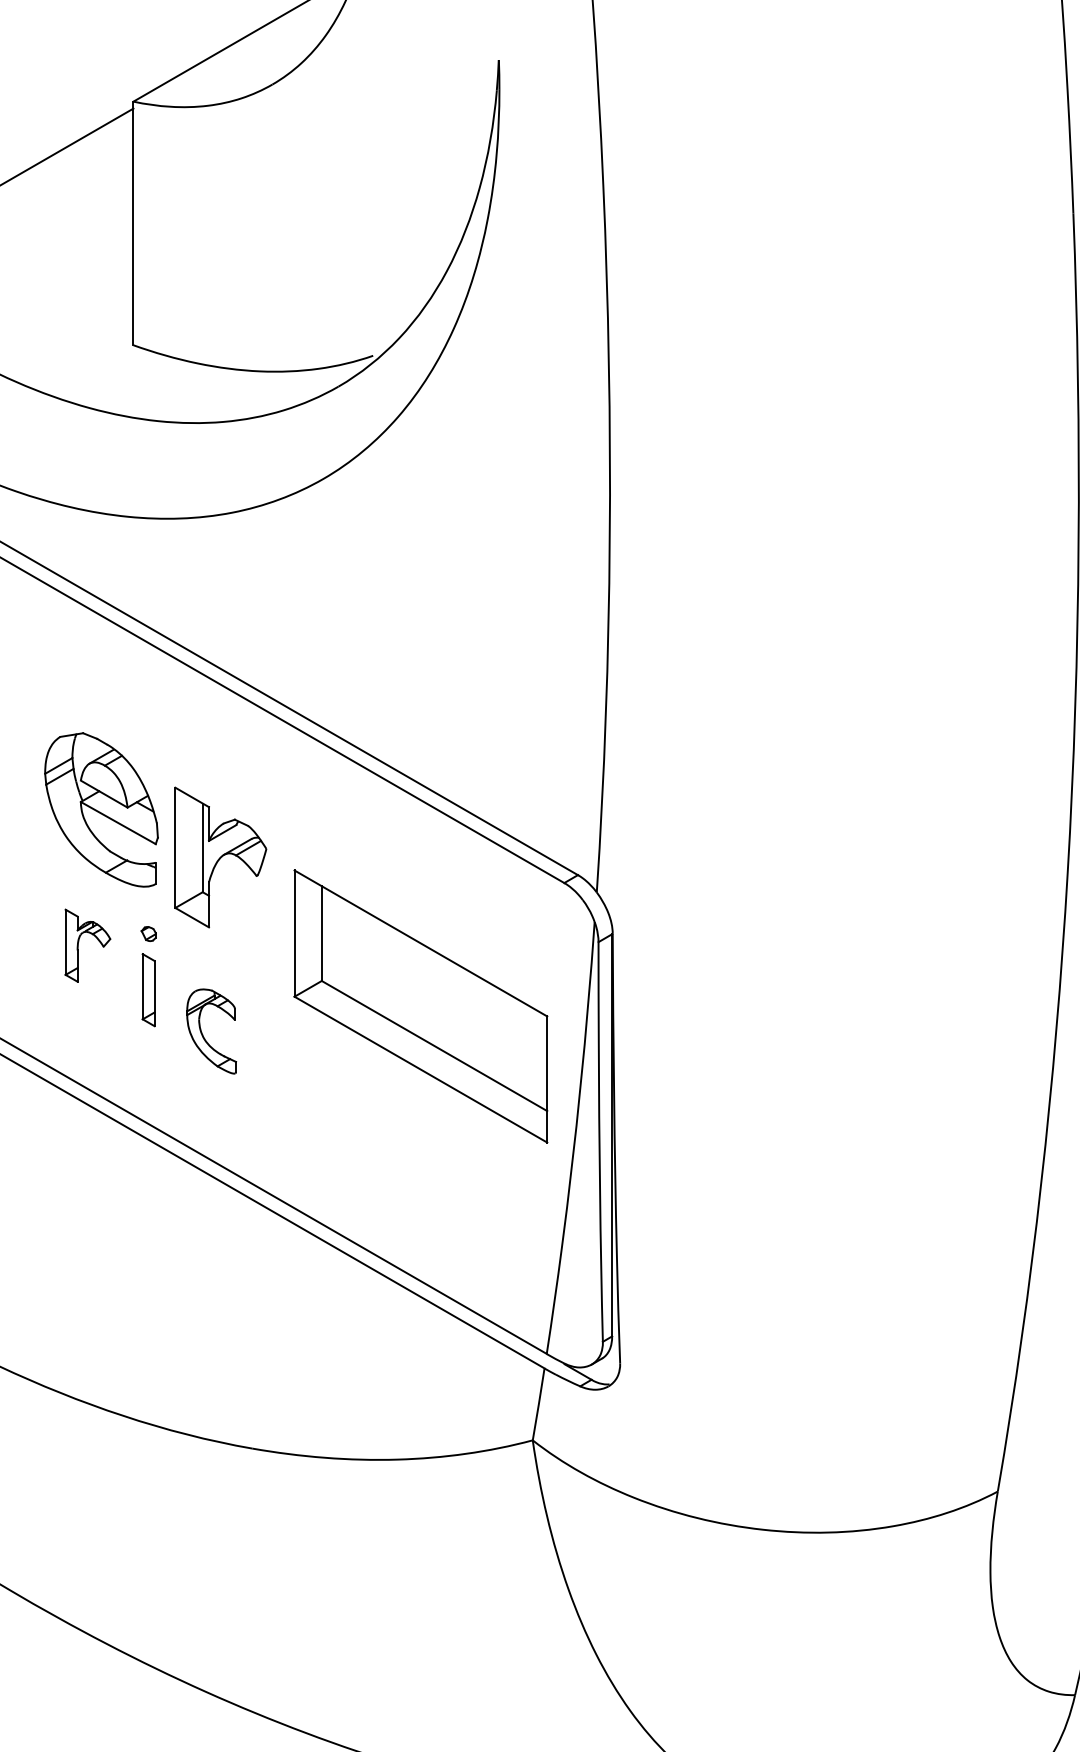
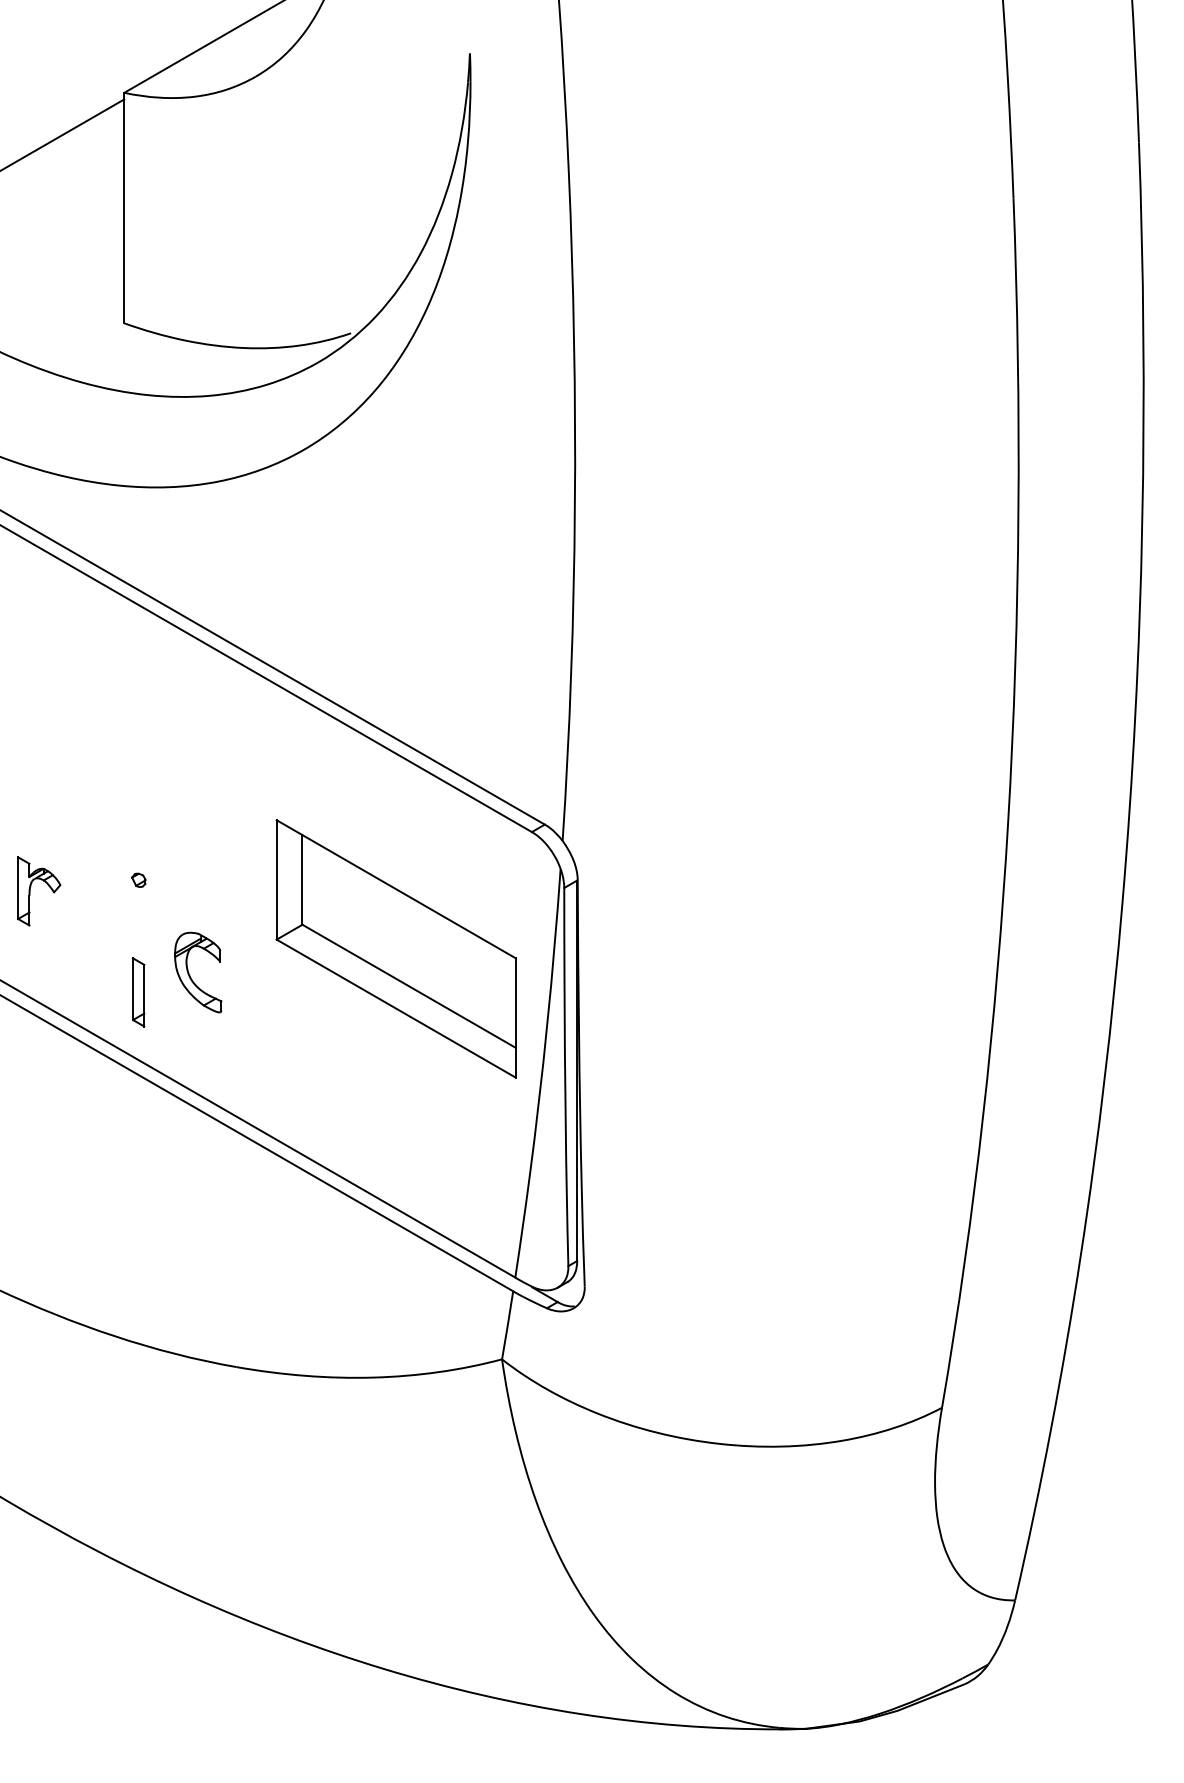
part: (100, 809) -> (93, 762), removed
part: (220, 857) -> (206, 807), removed
part: (78, 945) -> (30, 891), moved
part: (148, 990) -> (138, 992), moved

